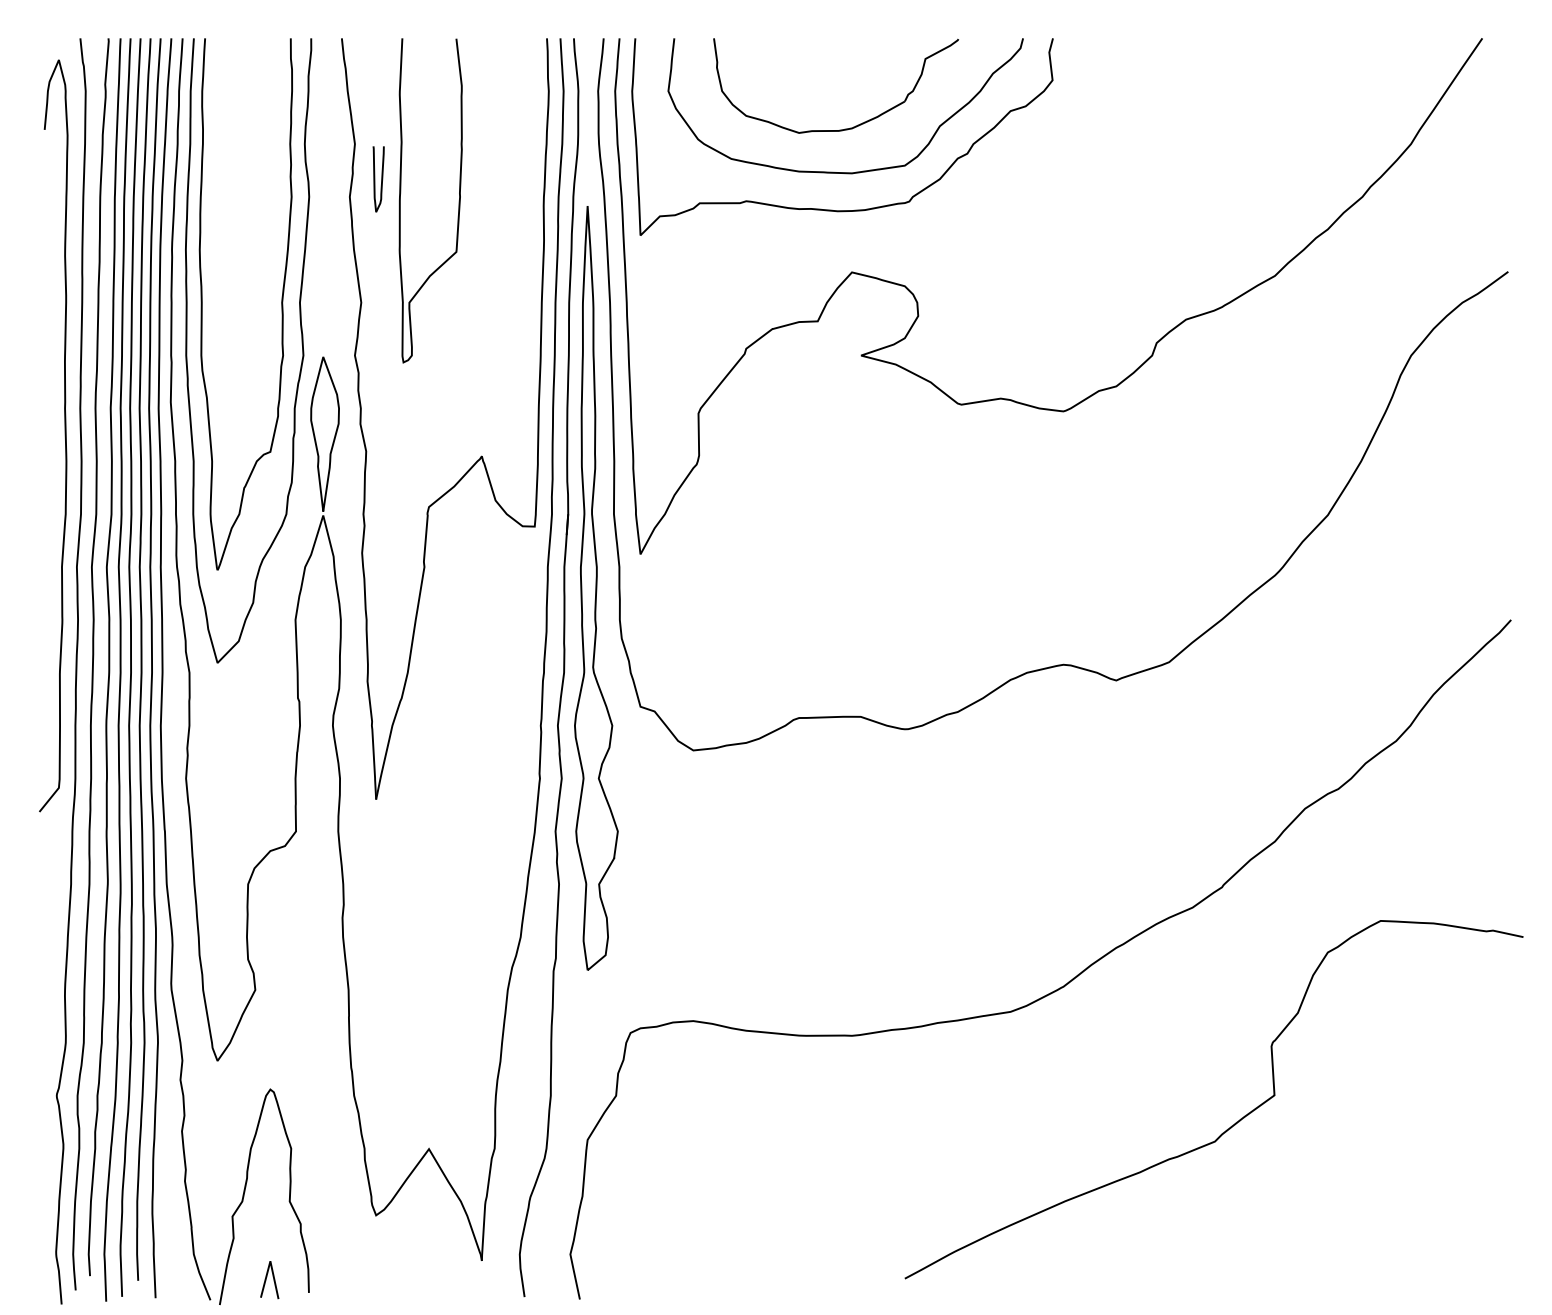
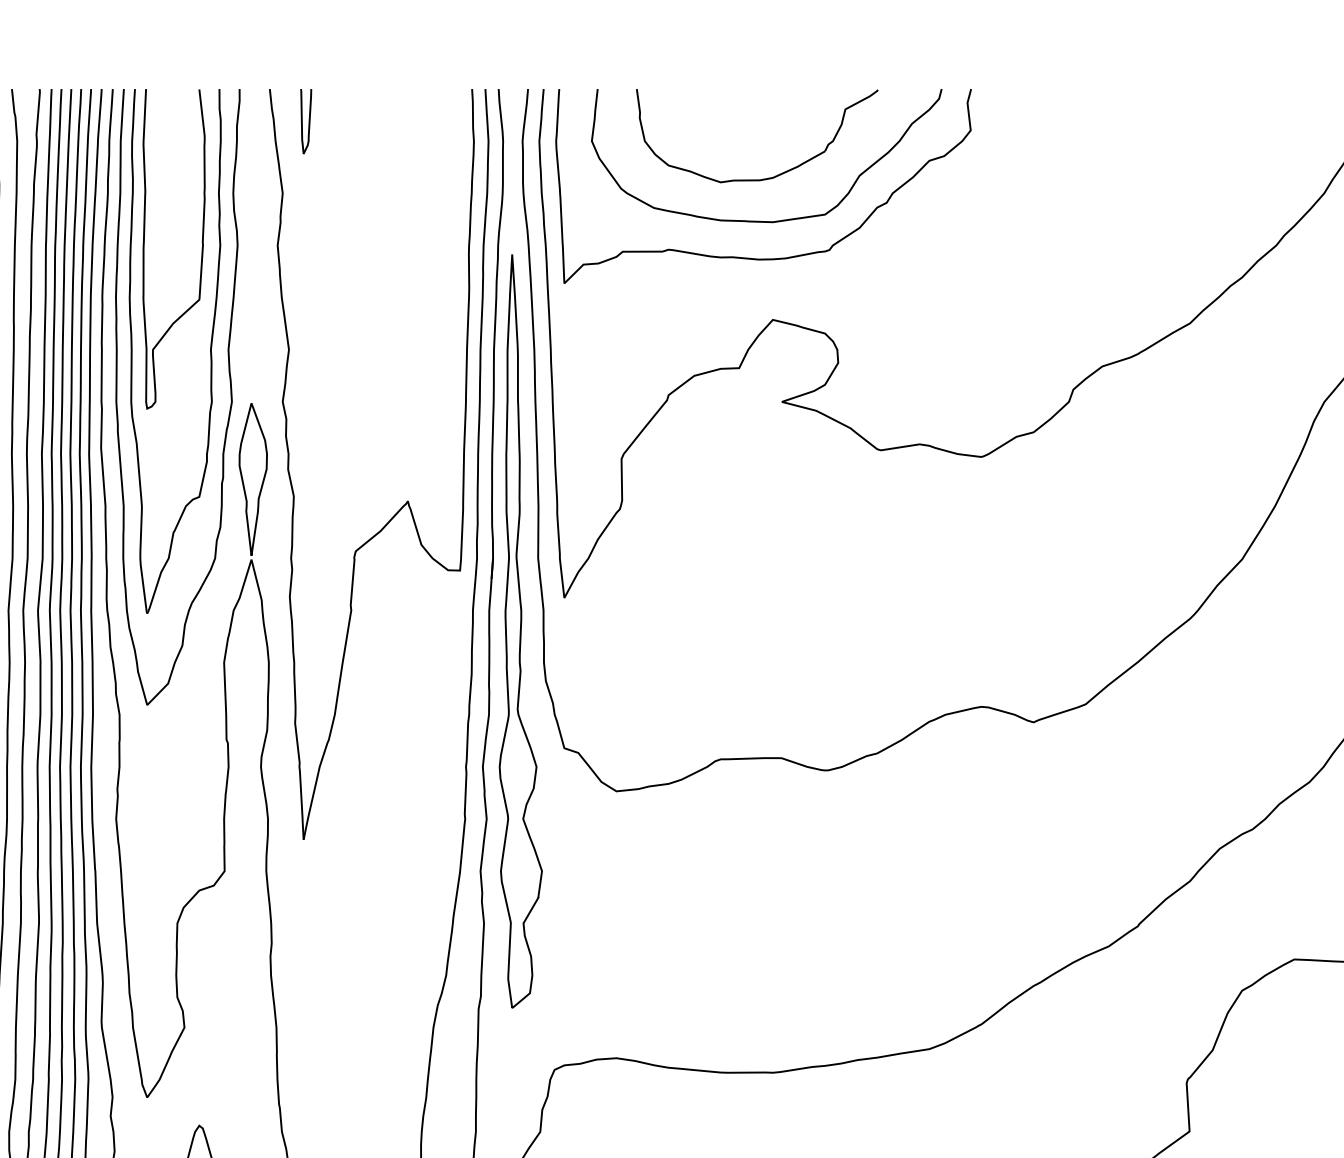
curve: (375, 179) -> (303, 121), moved
curve: (458, 200) -> (201, 248), moved

